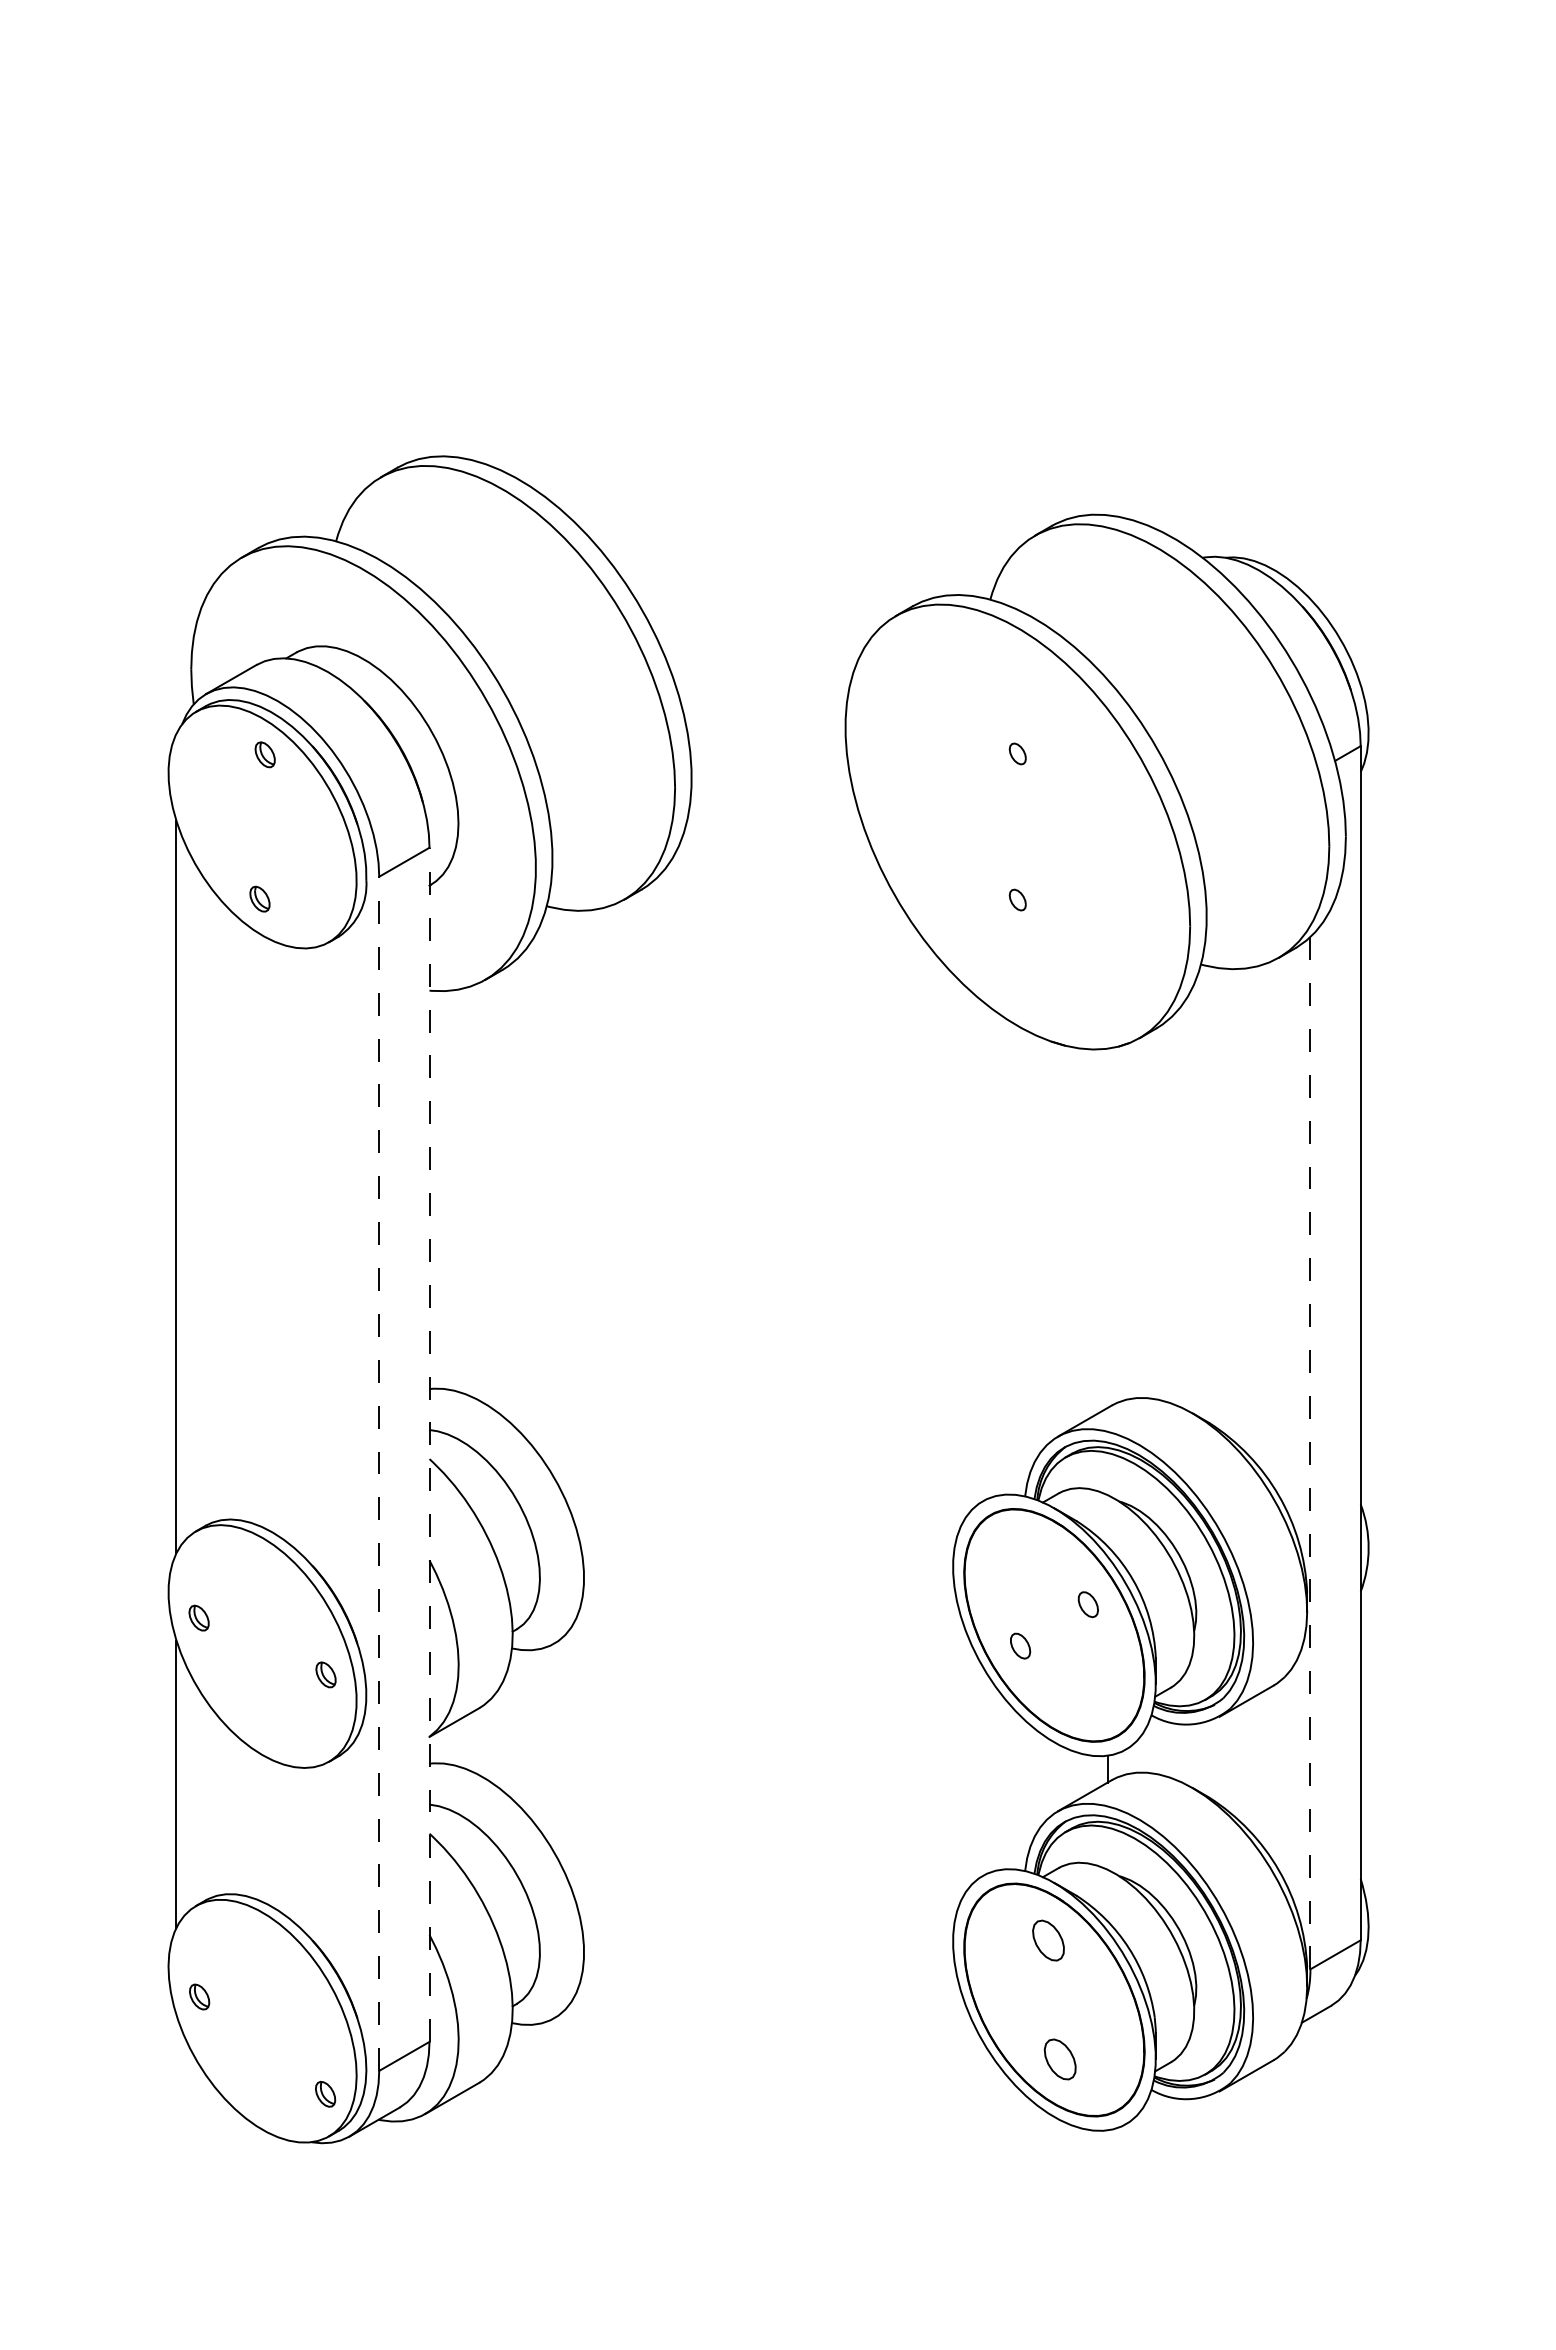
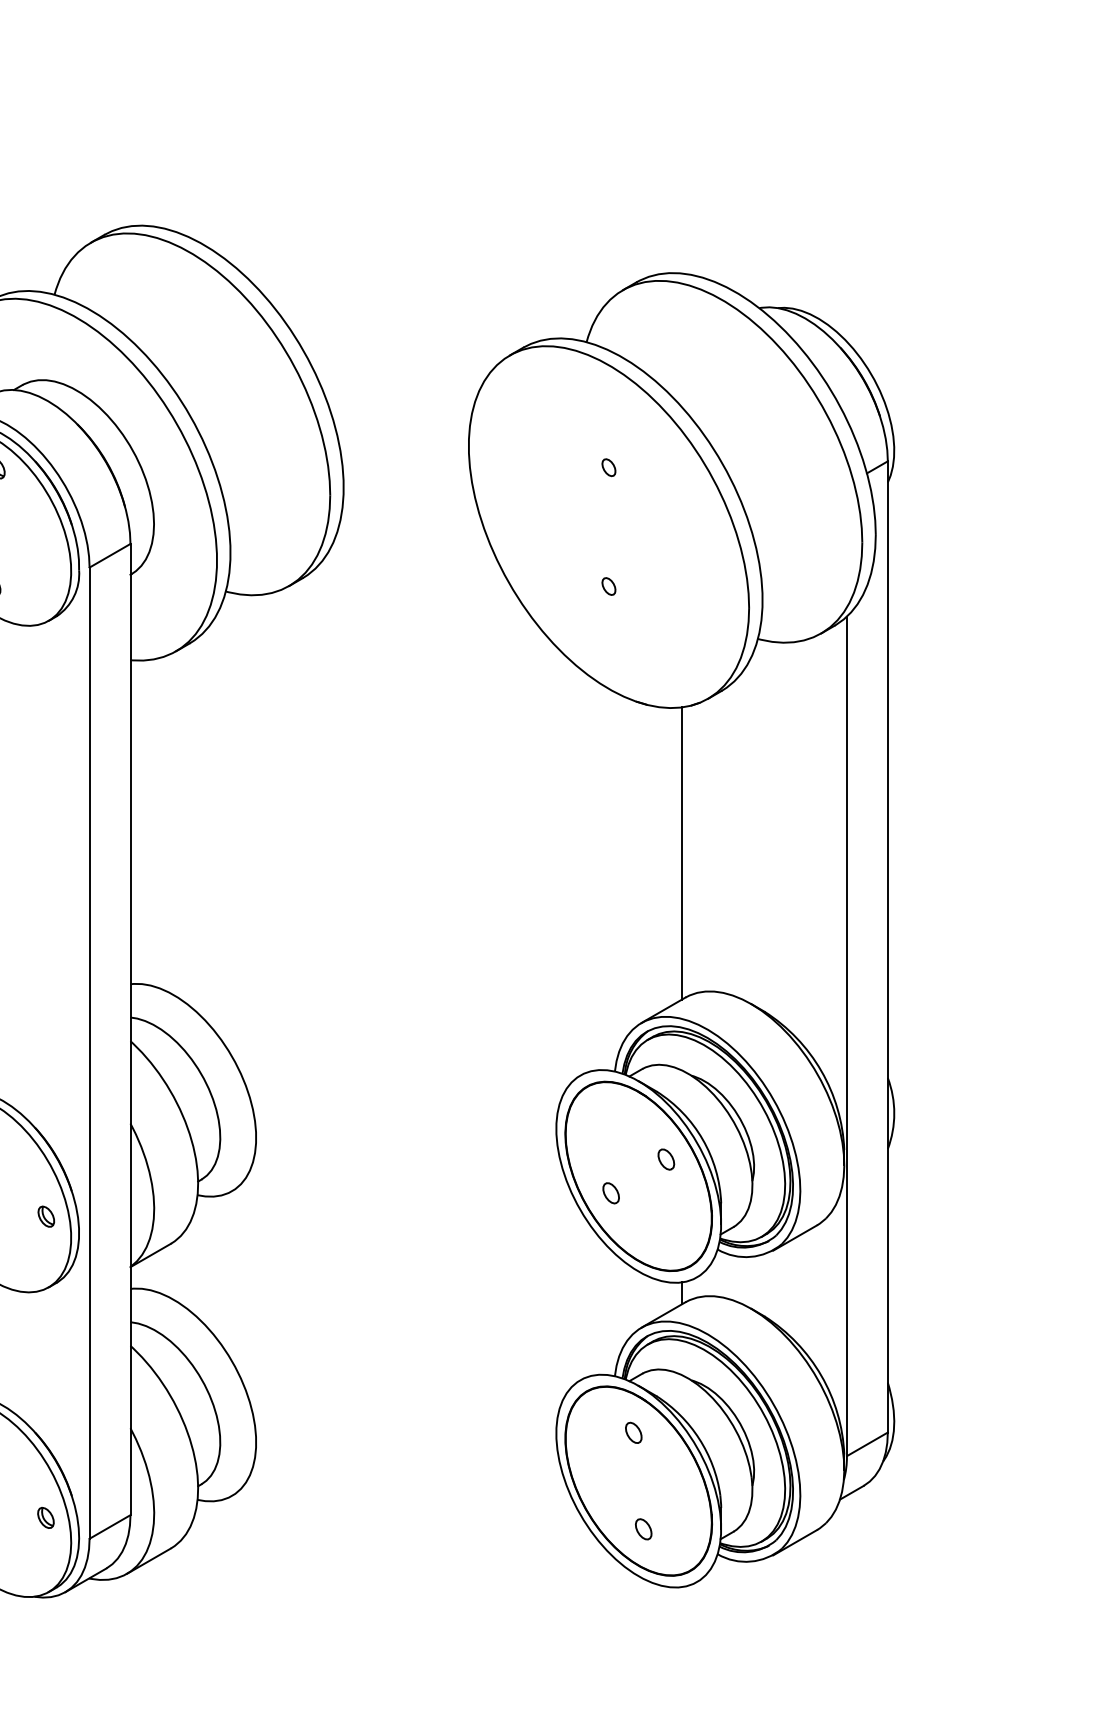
line: (1107, 1227) -> (681, 852), added
line: (429, 1444) -> (130, 1029), dashed -> solid
line: (1310, 1453) -> (847, 1036), dashed -> solid
line: (379, 1473) -> (89, 1052), dashed -> solid
part: (1047, 1940) -> (633, 1432), size x0.62
part: (1060, 2058) -> (643, 1528), size x0.62
part: (325, 2093) -> (45, 1517), moved

